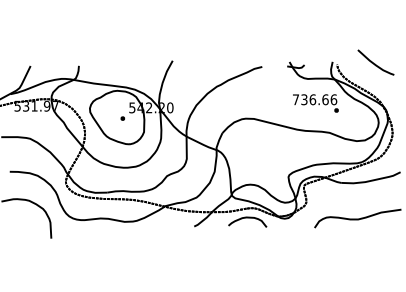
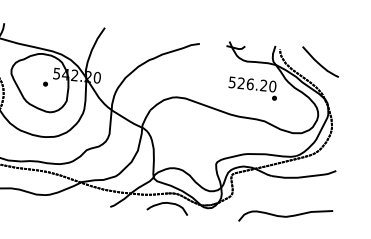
curve: (375, 63) -> (319, 62), moved
text: (314, 99) -> (252, 84), 736.66 -> 526.20

